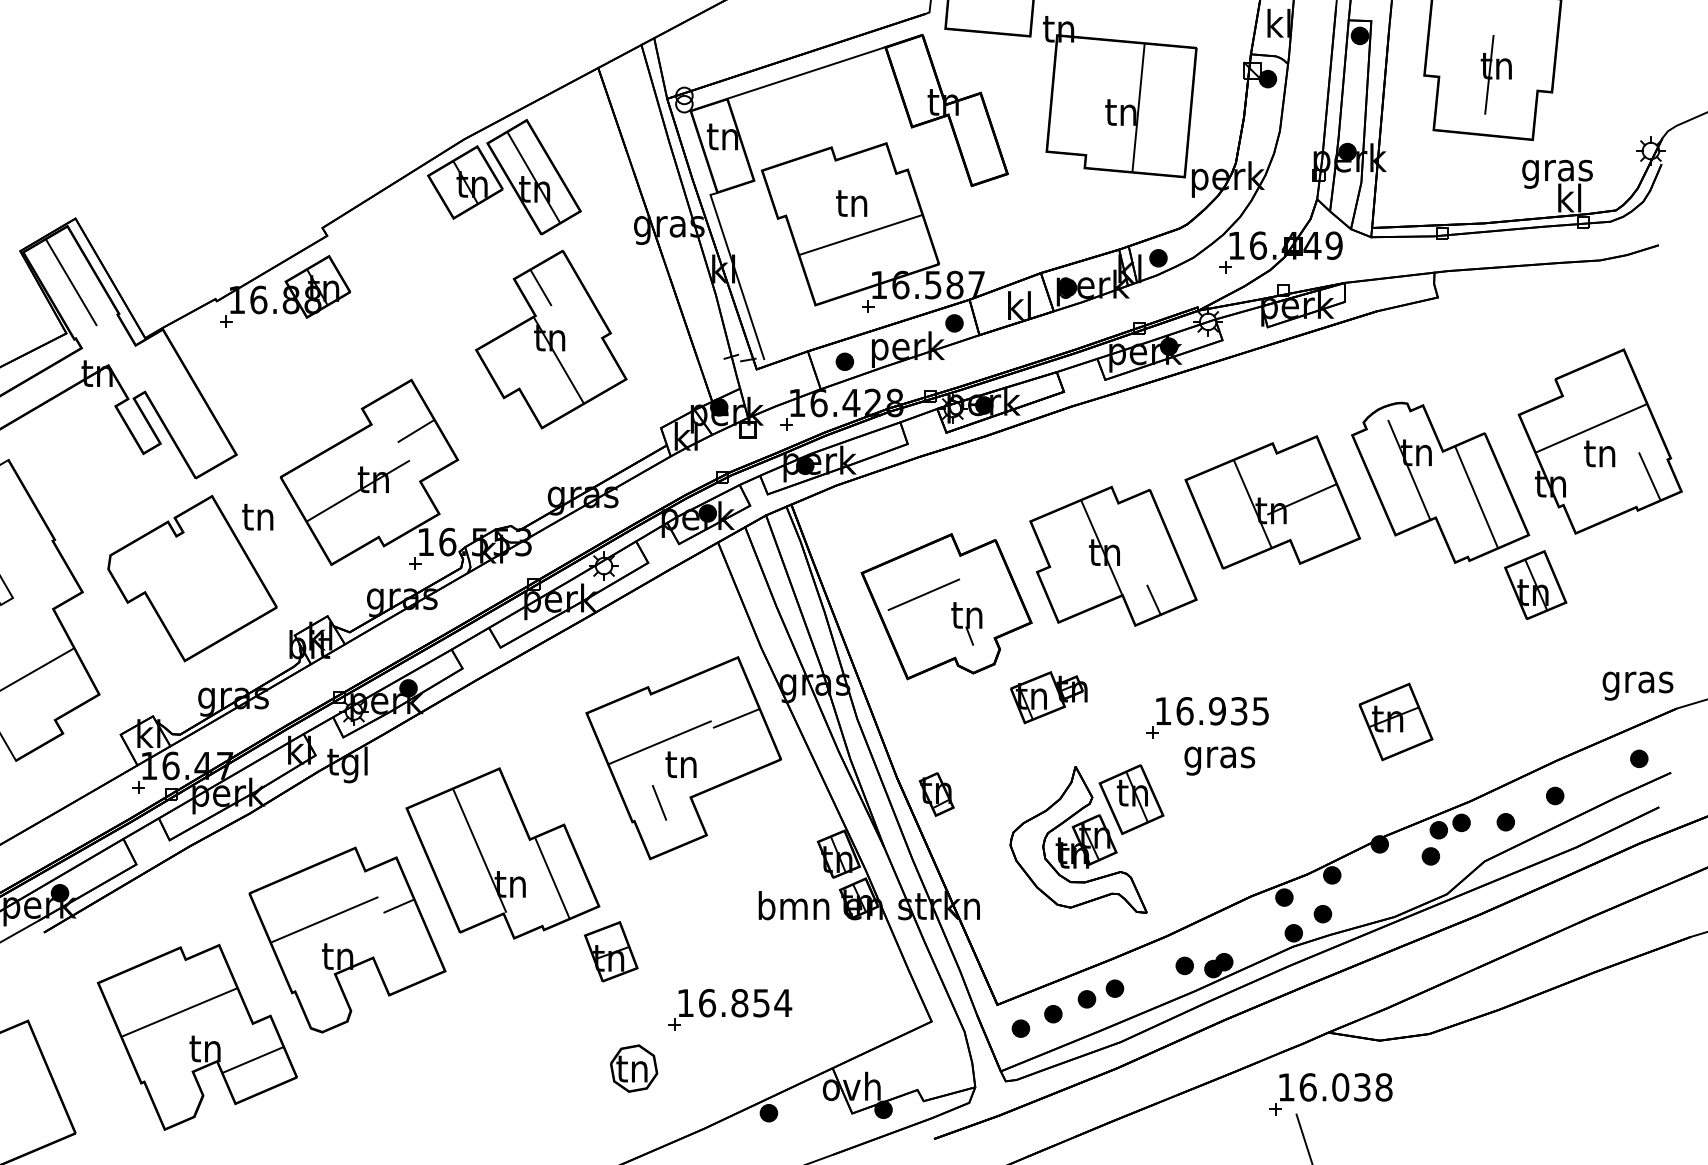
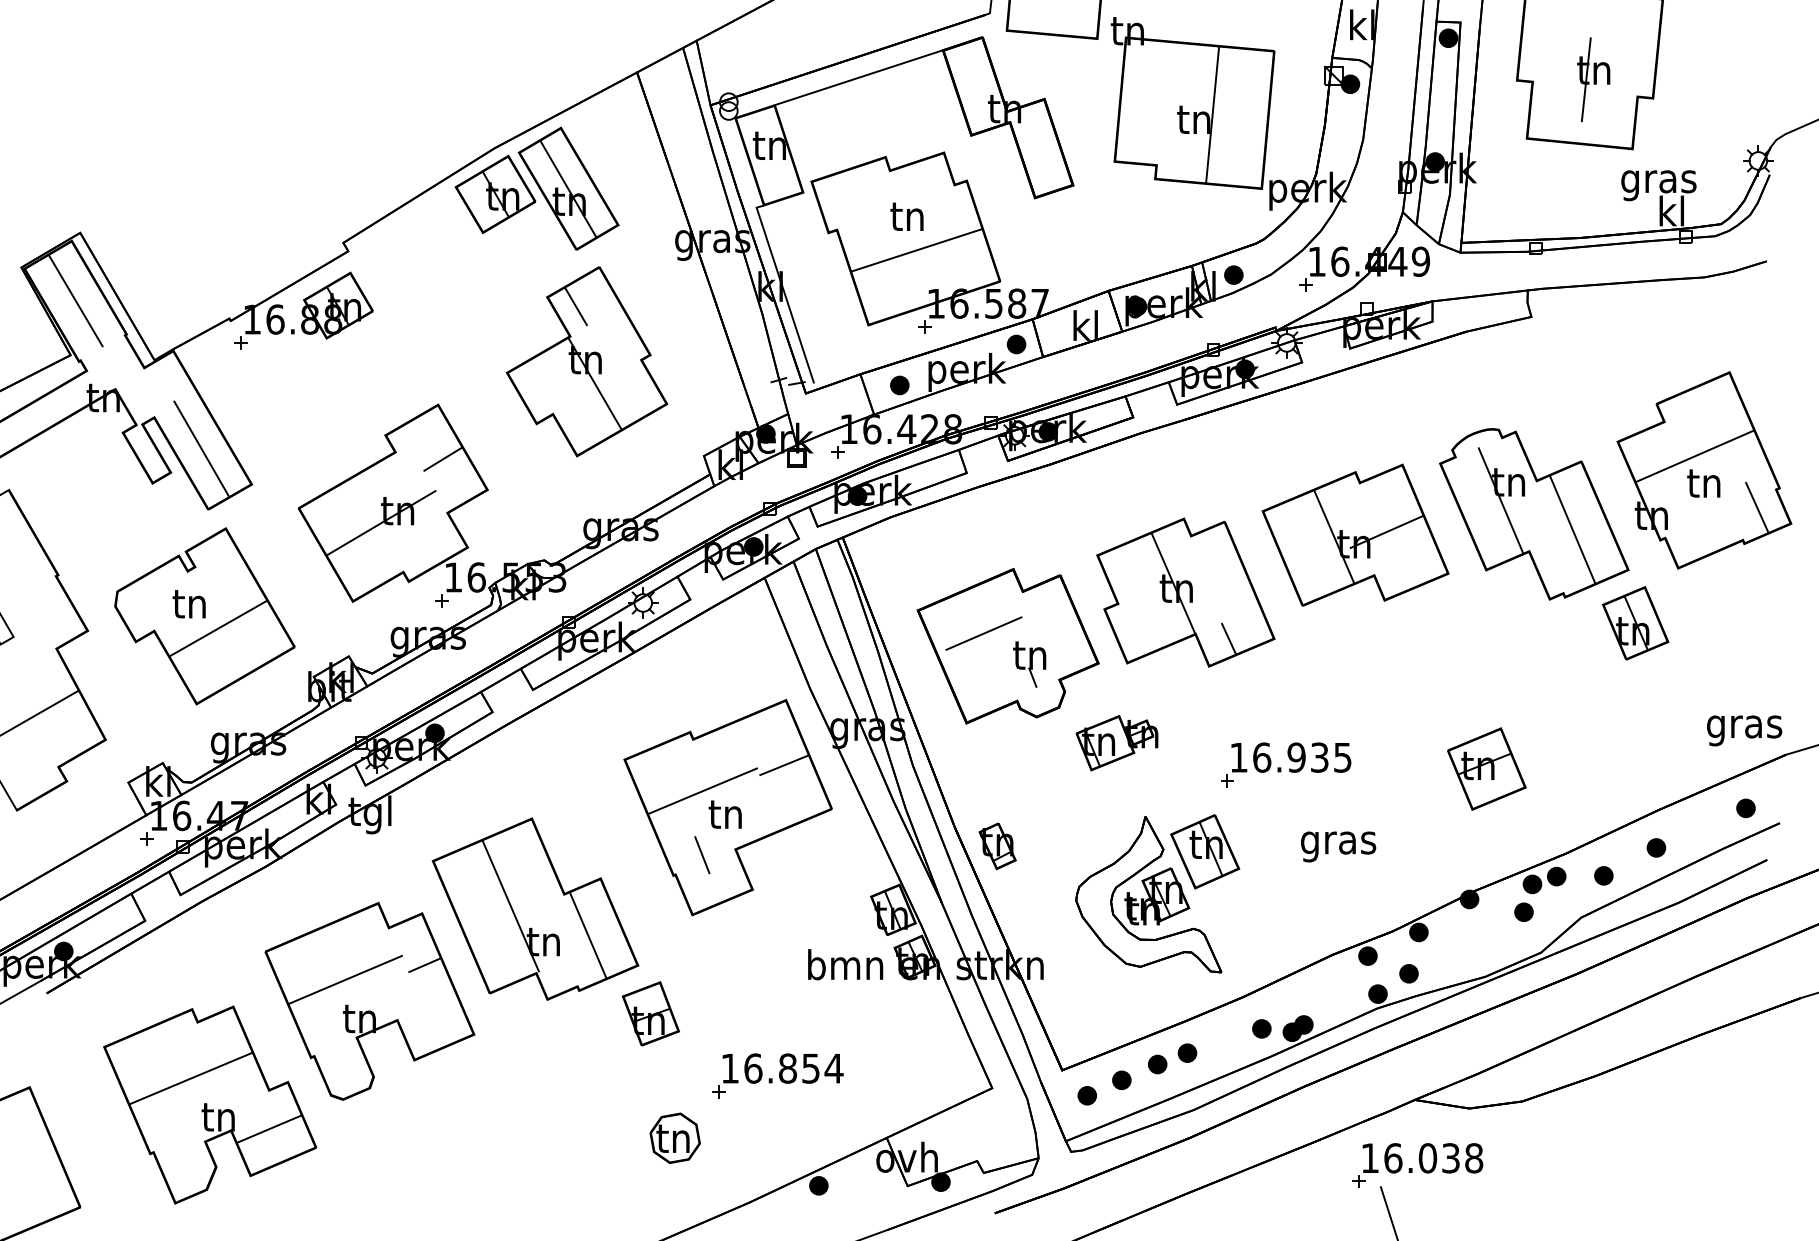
line: (189, 421) -> (201, 449), added
text: (257, 517) -> (188, 604), moved
line: (204, 590) -> (217, 629), added
text: (1219, 760) -> (1338, 846), moved

